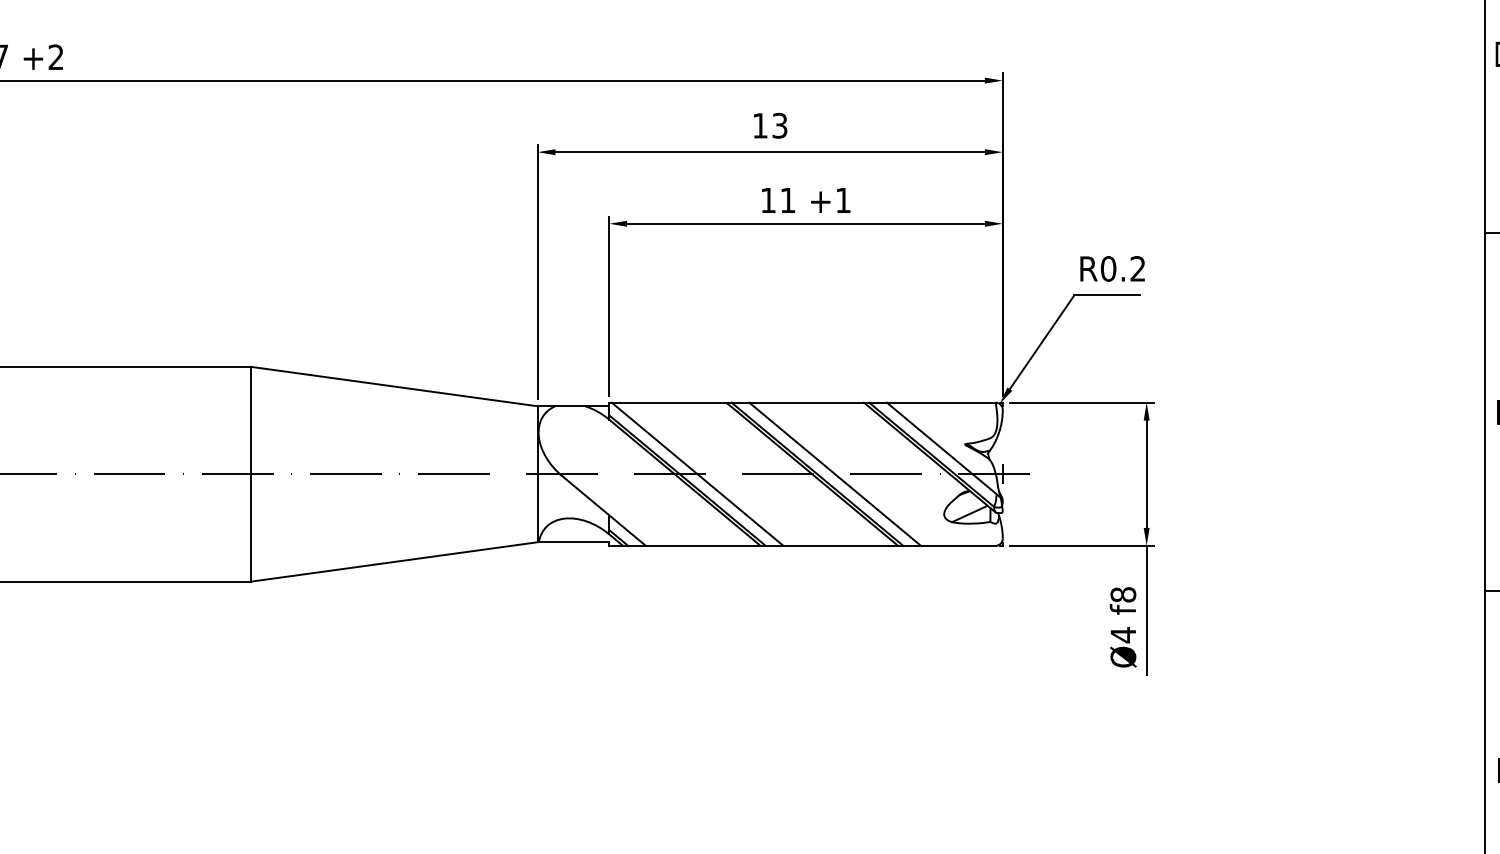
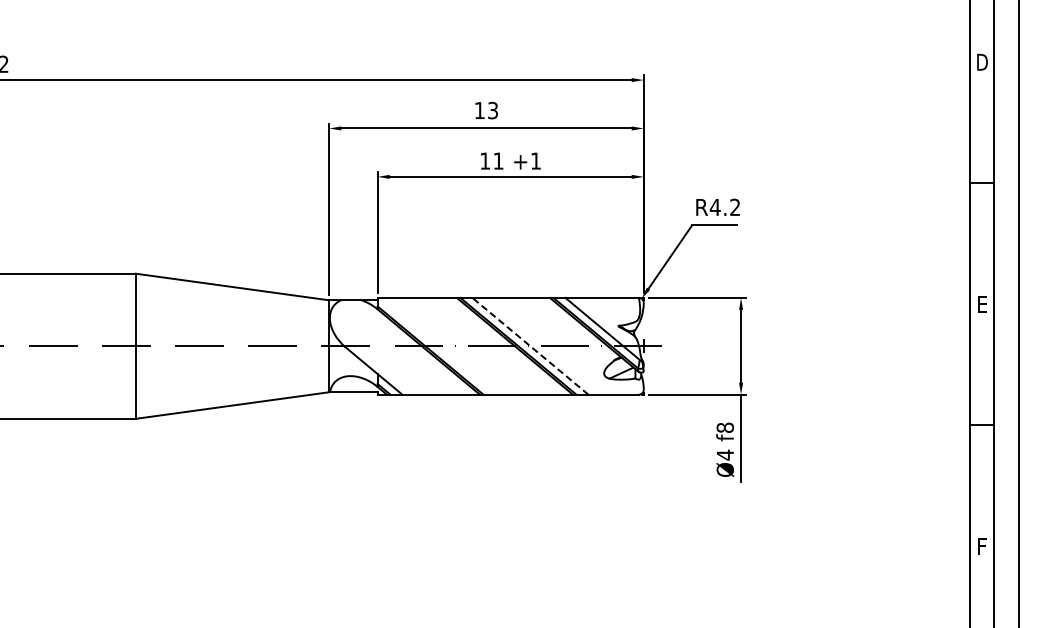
text: (1107, 269) -> (714, 207), R0.2 -> R4.2
line: (697, 473) -> (437, 345), removed
line: (835, 474) -> (530, 346), solid -> dashed

